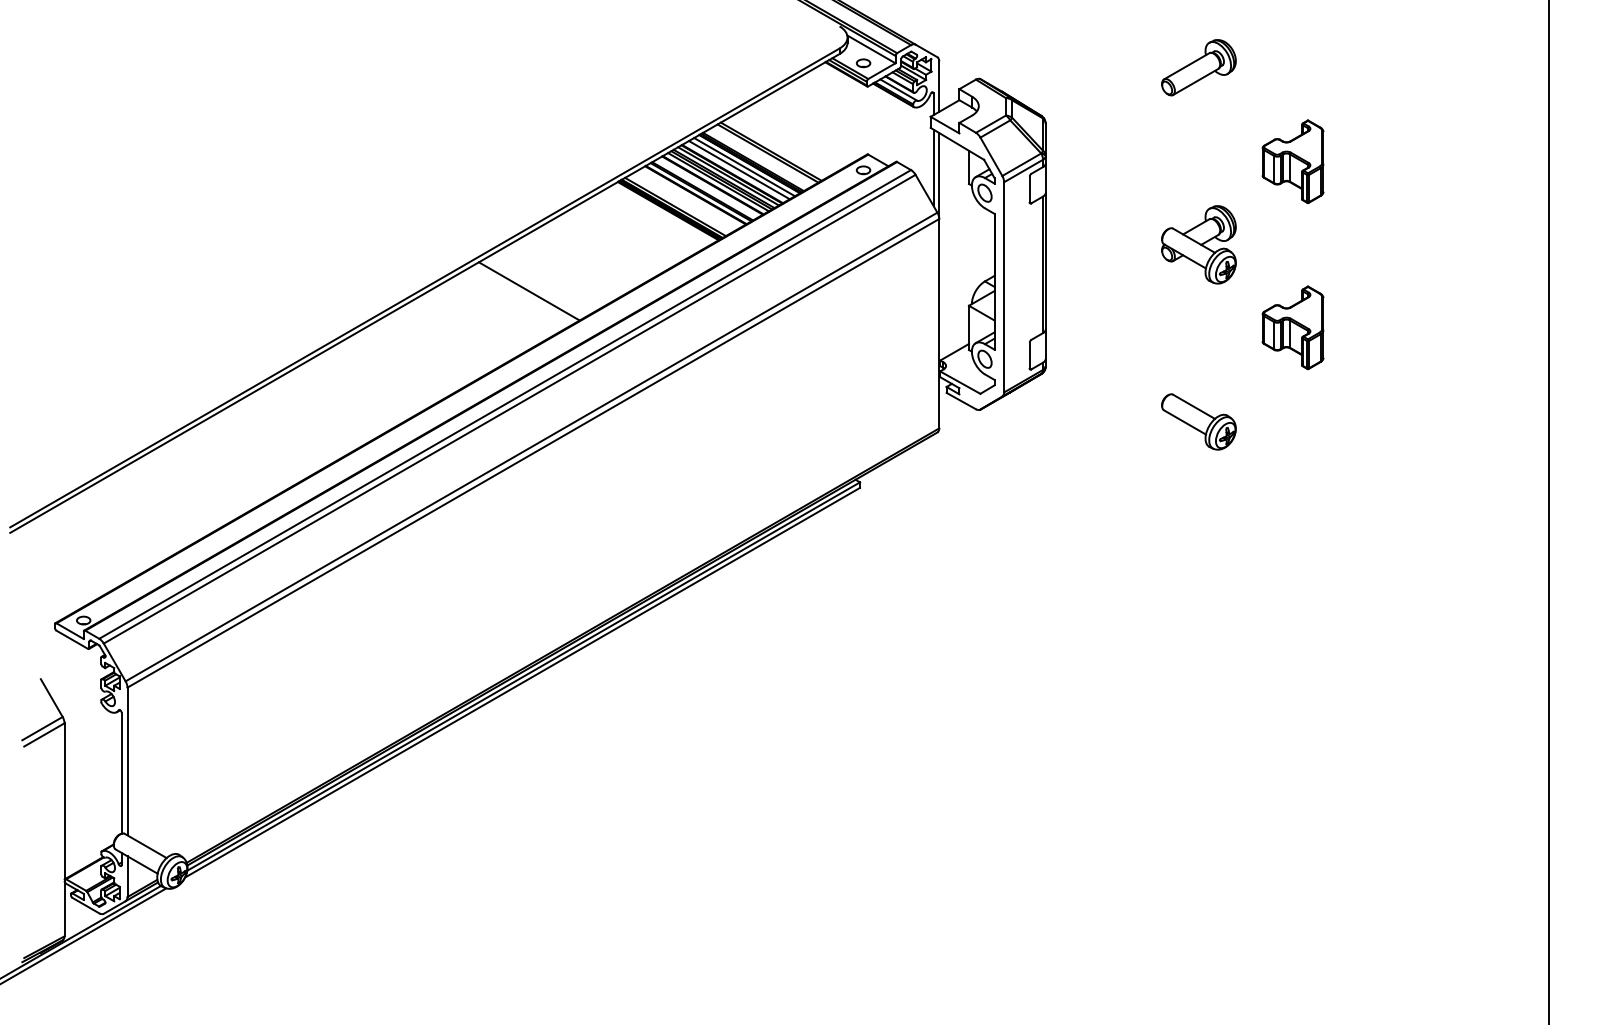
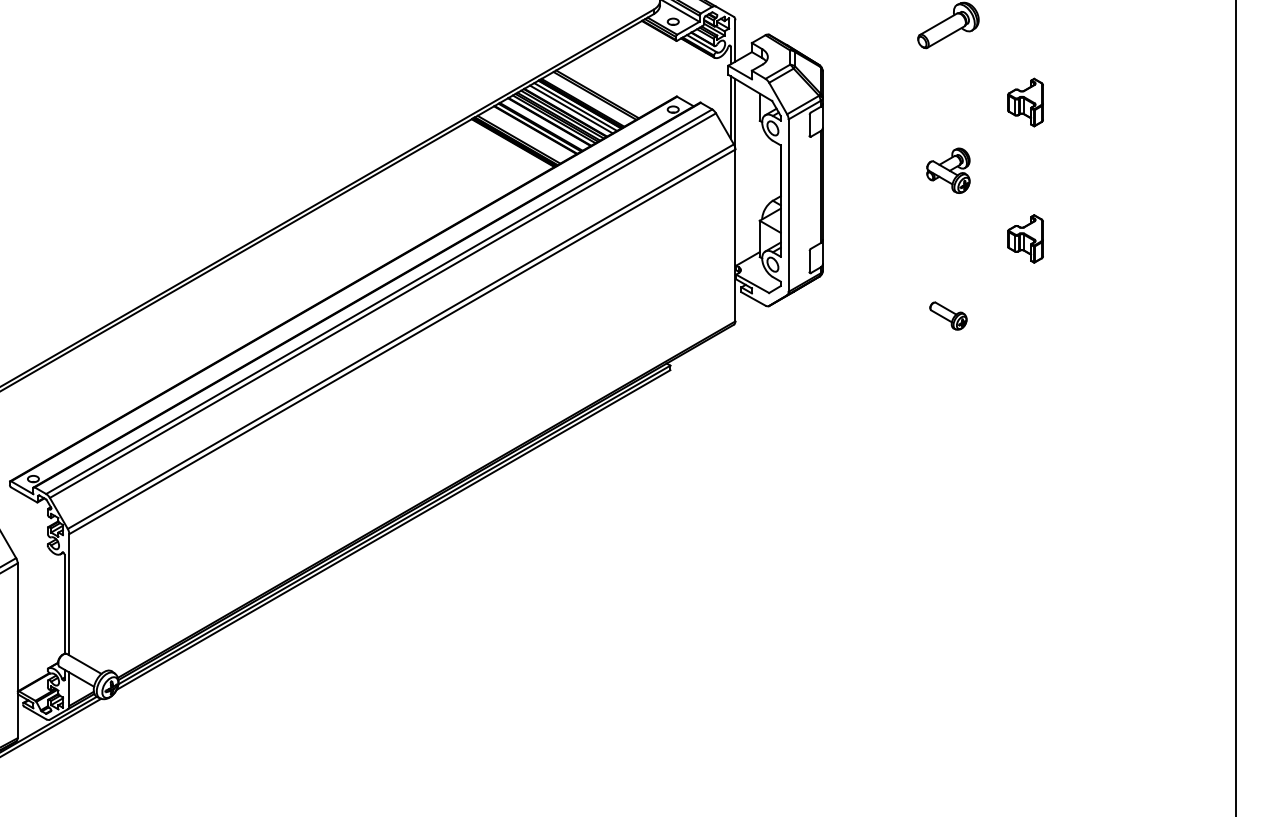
part: (1292, 161) -> (1025, 102), size x0.7
part: (1198, 244) -> (948, 170), size x0.7
line: (528, 291) -> (398, 209), removed
part: (1292, 327) -> (1025, 238), size x0.7
part: (1198, 421) -> (948, 315), size x0.6

